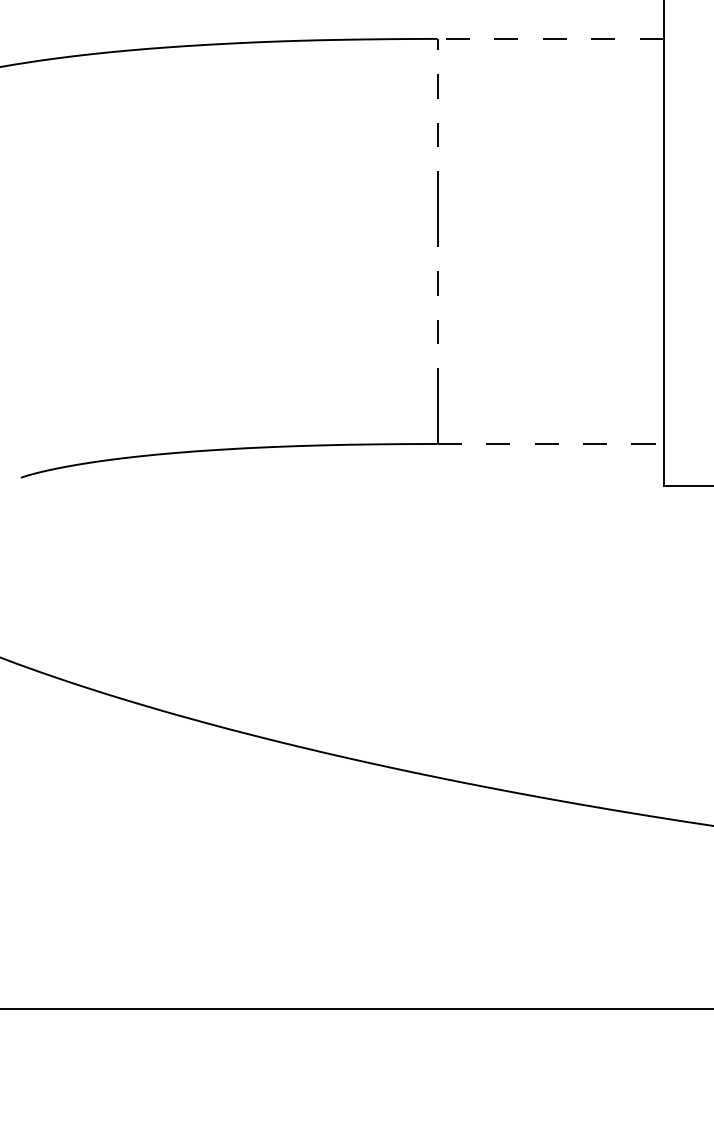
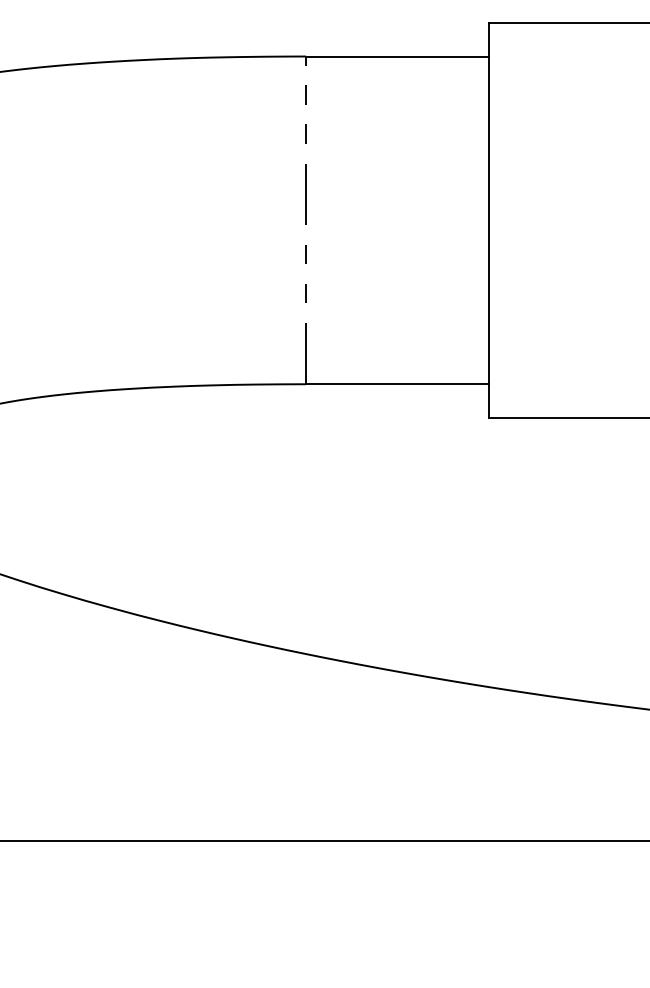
line: (550, 38) -> (397, 56), dashed -> solid
line: (550, 444) -> (397, 384), dashed -> solid

